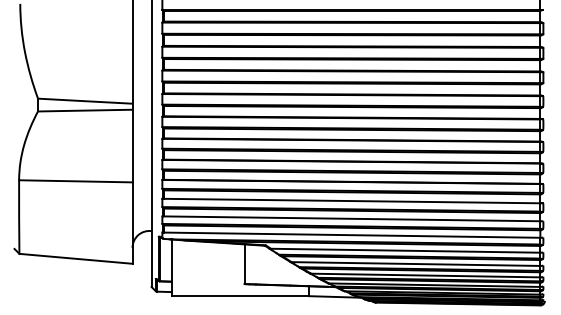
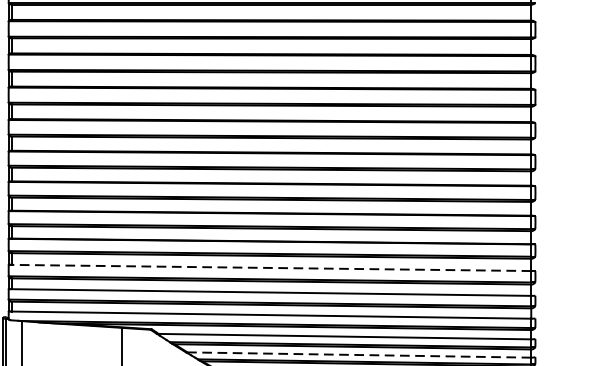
line: (350, 201) -> (268, 268), solid -> dashed
line: (415, 264) -> (358, 355), solid -> dashed

